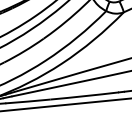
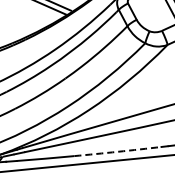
arc: (84, 95) -> (117, 151), solid -> dashed

